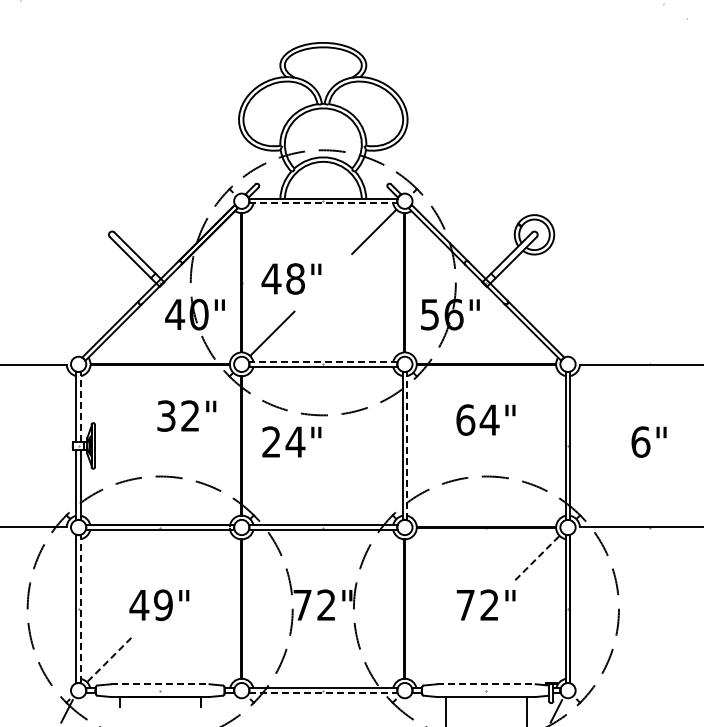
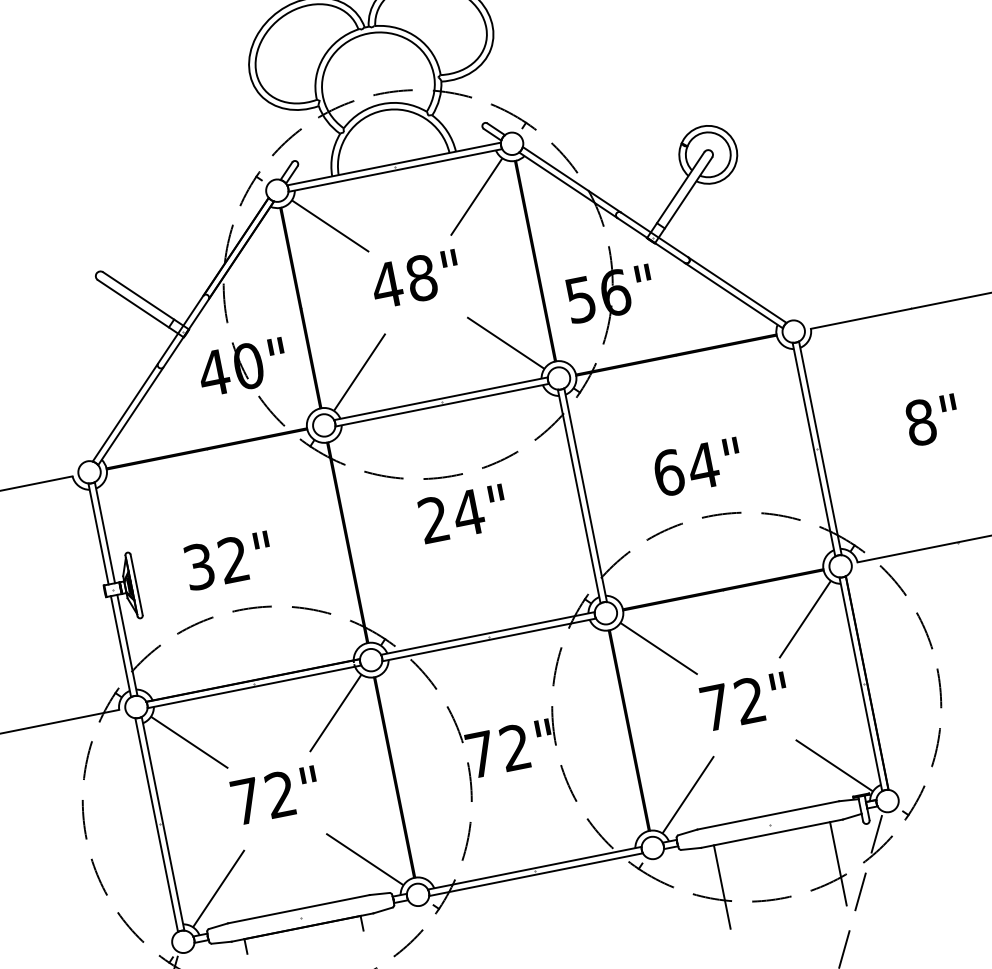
line: (323, 203) -> (395, 170), dashed -> solid
line: (272, 232) -> (330, 226), added
text: (291, 278) -> (415, 278), moved
line: (373, 333) -> (504, 343), added
line: (322, 362) -> (439, 399), dashed -> solid
line: (80, 406) -> (104, 532), dashed -> solid
text: (186, 415) -> (228, 560), moved
text: (485, 419) -> (697, 466), moved
text: (291, 441) -> (462, 513), moved
text: (640, 441) -> (920, 421), 6" -> 8"
line: (407, 445) -> (586, 494), dashed -> solid
line: (109, 558) -> (189, 742), added
line: (210, 558) -> (335, 713), added
line: (435, 558) -> (658, 649), added
line: (537, 558) -> (805, 619), dashed -> solid
text: (150, 605) -> (262, 798), 49" -> 72"
line: (80, 608) -> (162, 823), dashed -> solid
line: (109, 659) -> (218, 888), dashed -> solid
line: (210, 659) -> (364, 859), added
line: (435, 659) -> (687, 794), added
line: (536, 659) -> (833, 765), added
line: (160, 684) -> (299, 909), dashed -> solid
line: (486, 684) -> (768, 815), dashed -> solid
line: (323, 692) -> (536, 874), dashed -> solid

